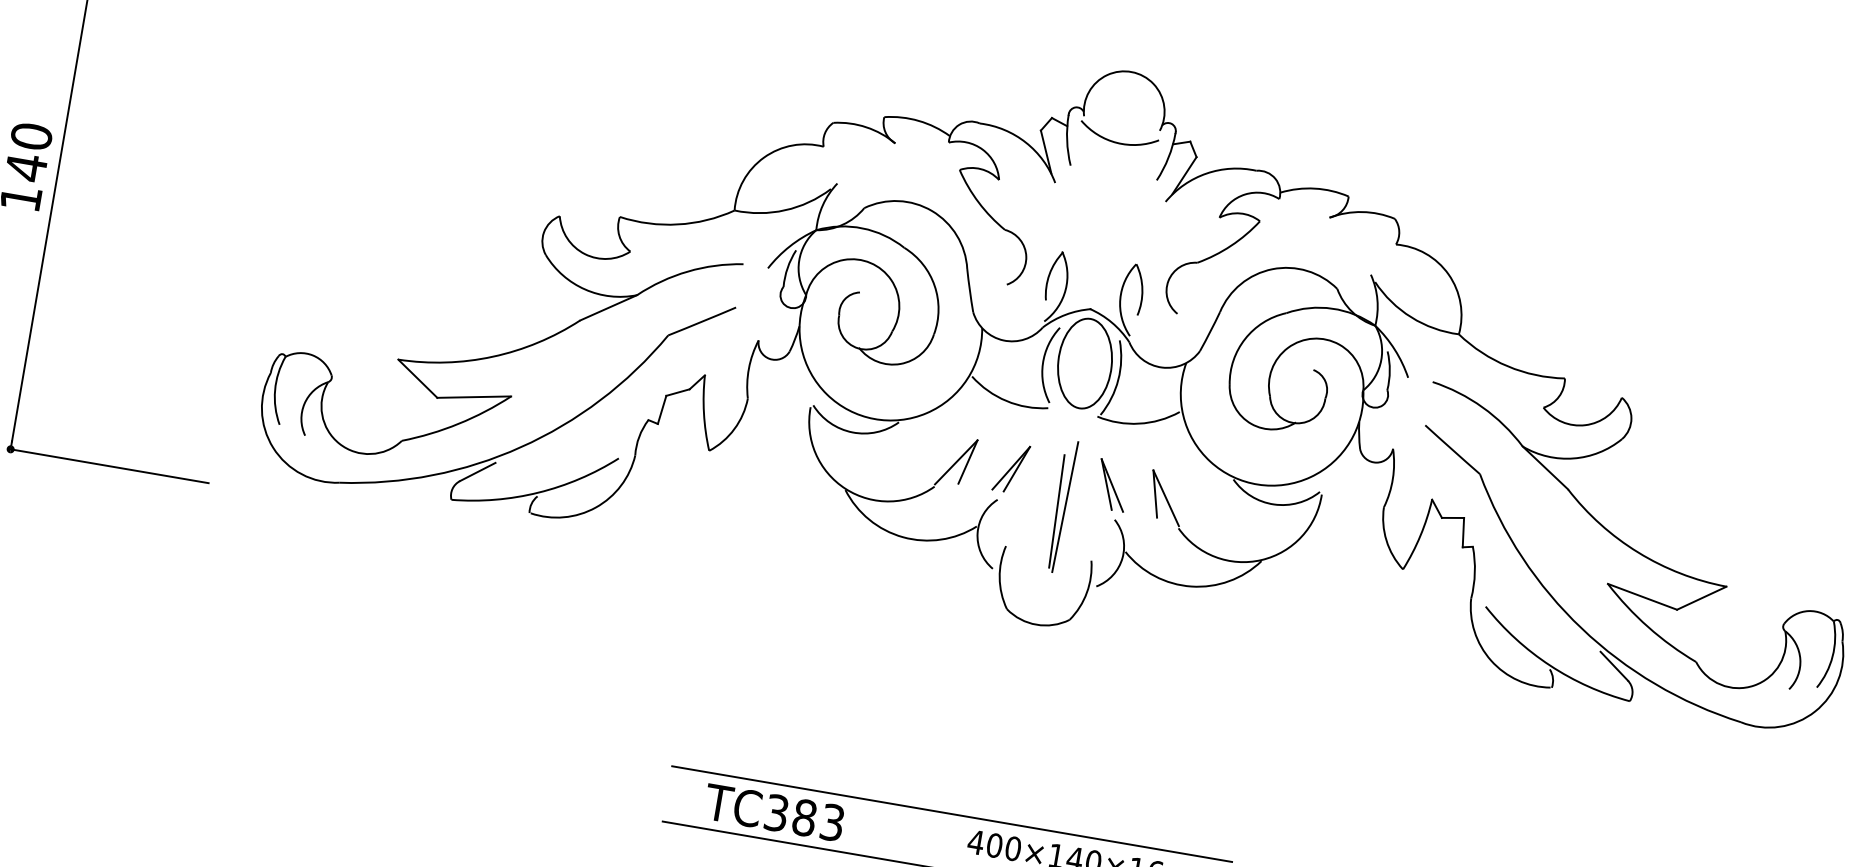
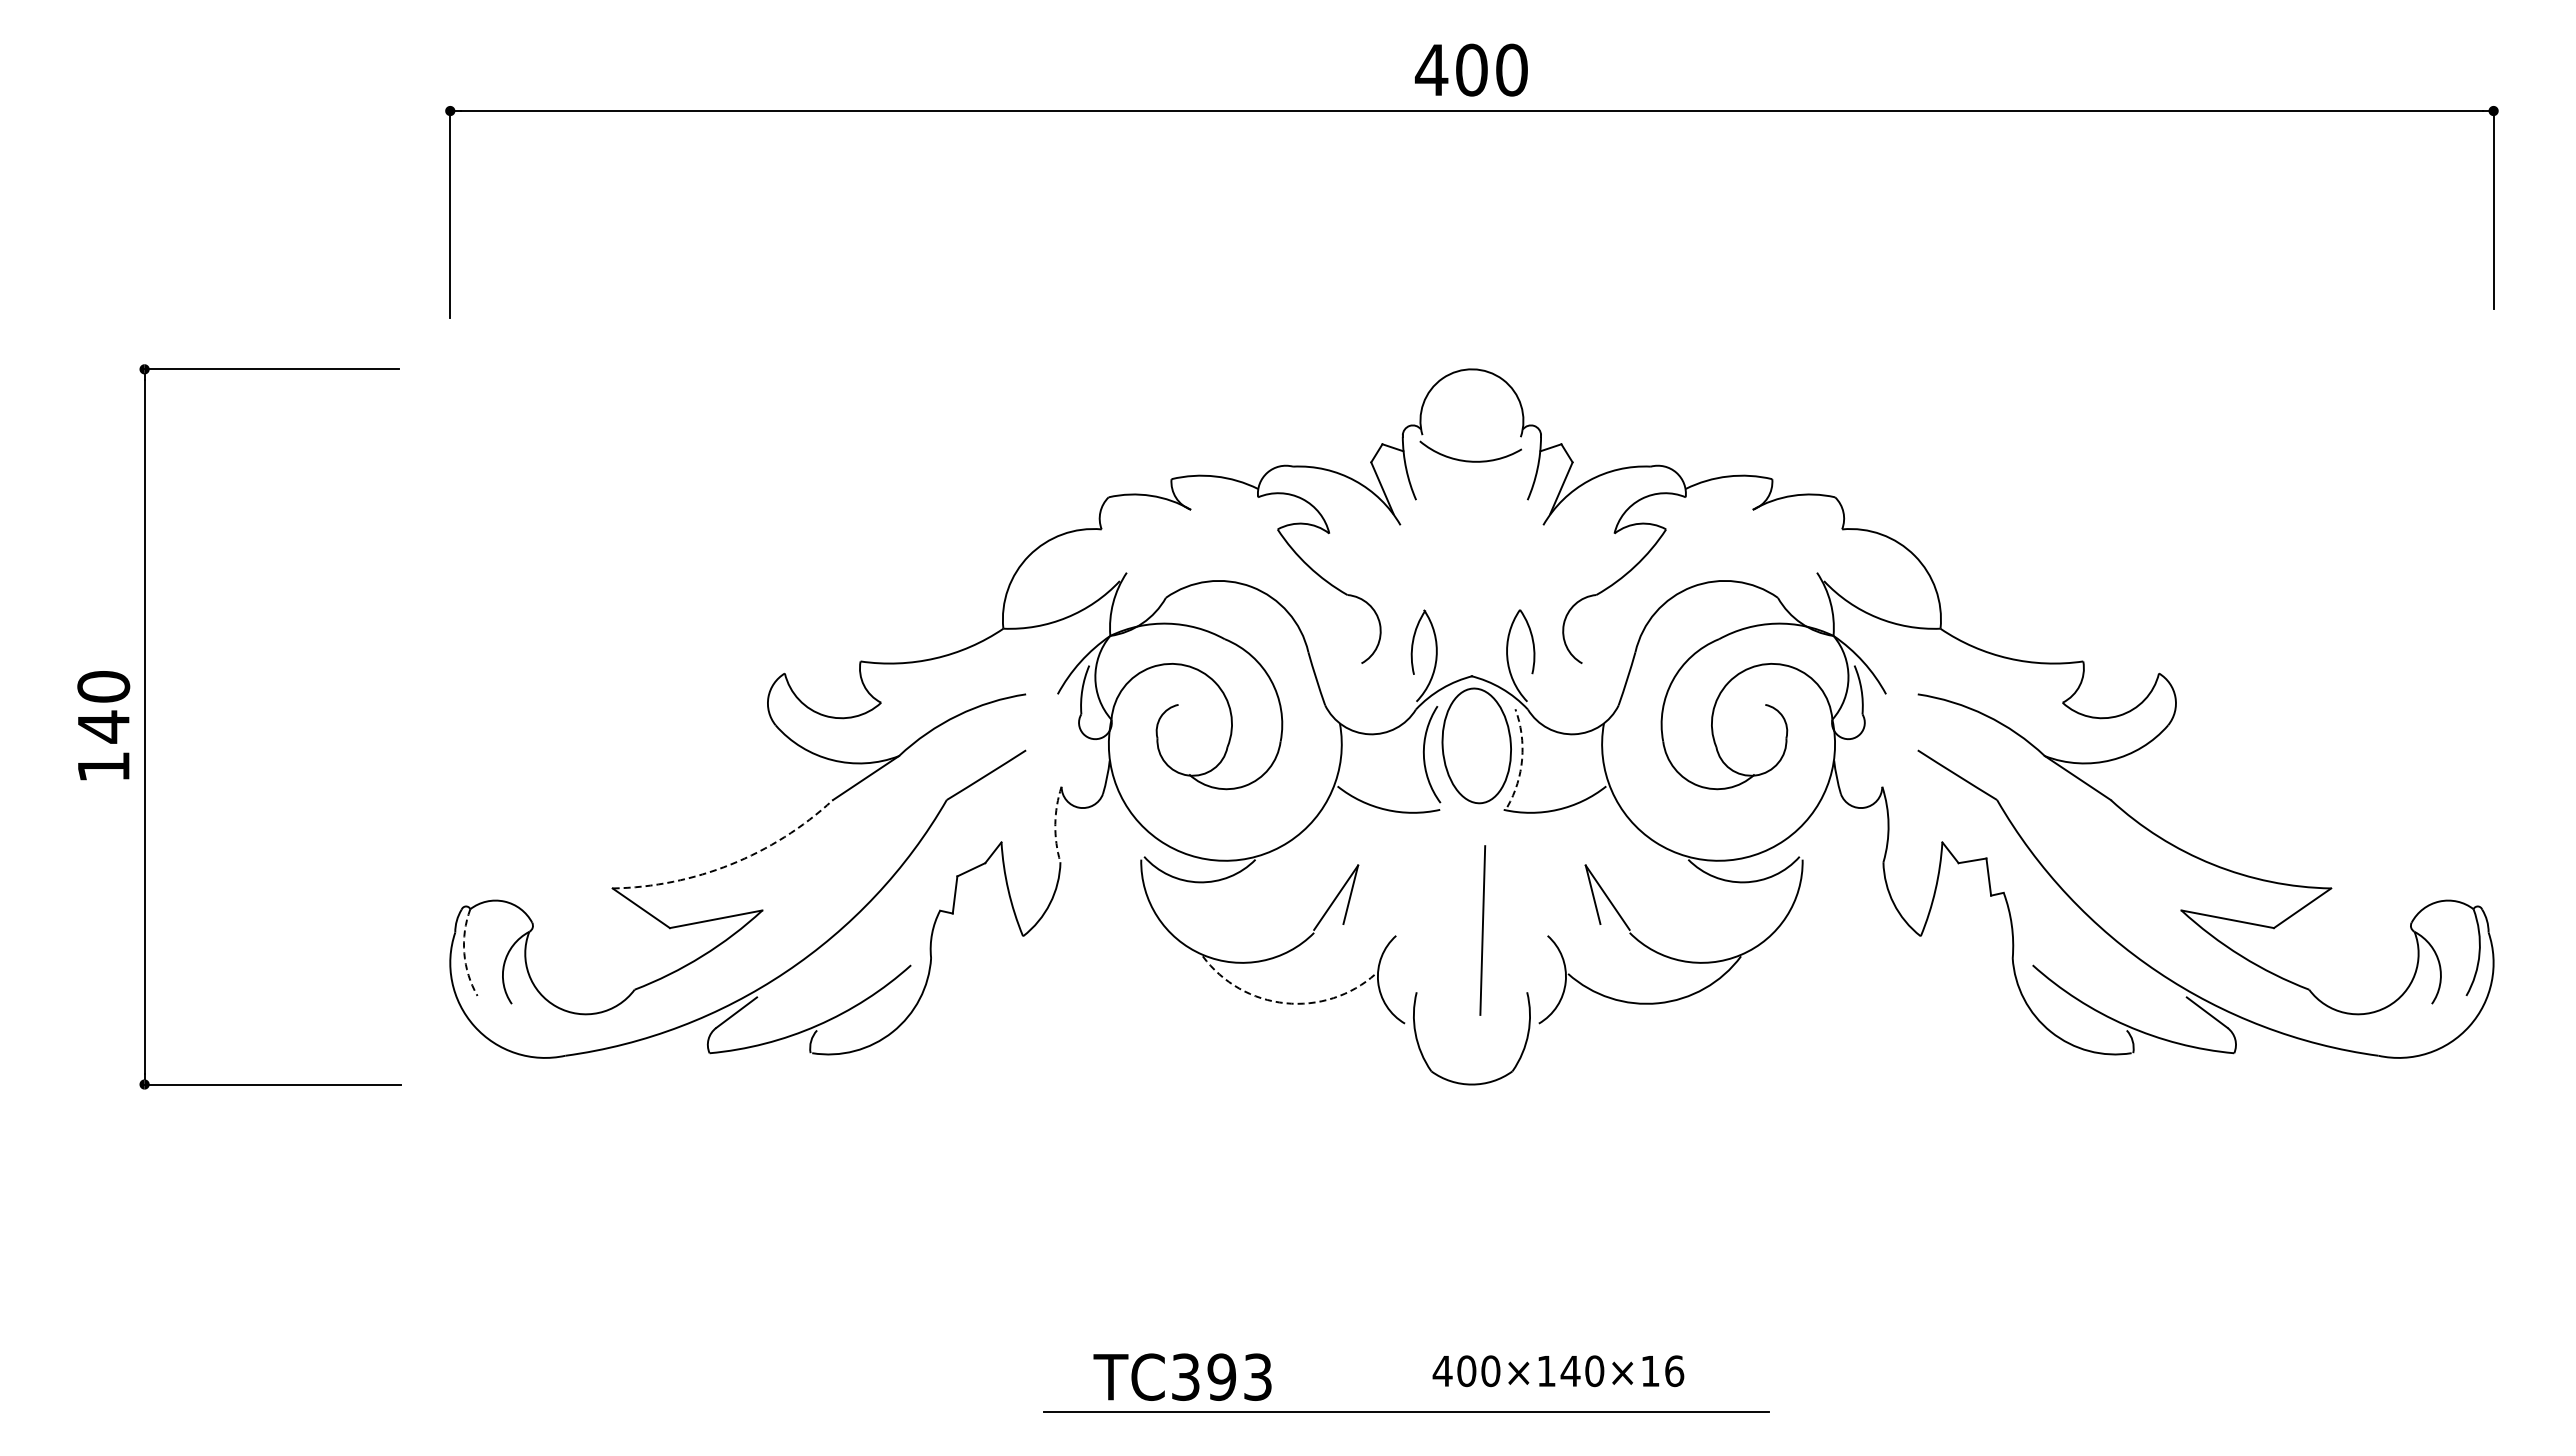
arc: (492, 356) -> (730, 864), solid -> dashed
arc: (749, 368) -> (1055, 824), solid -> dashed
arc: (1118, 380) -> (1522, 759), solid -> dashed
arc: (275, 390) -> (464, 953), solid -> dashed
part: (1011, 468) -> (1406, 893), removed
part: (1112, 485) -> (1537, 893), removed
line: (1056, 511) -> (1472, 937), removed
arc: (903, 537) -> (1285, 1003), solid -> dashed
line: (952, 813) -> (1406, 1340), removed
text: (804, 817) -> (1221, 1376), TC383 -> TC393

